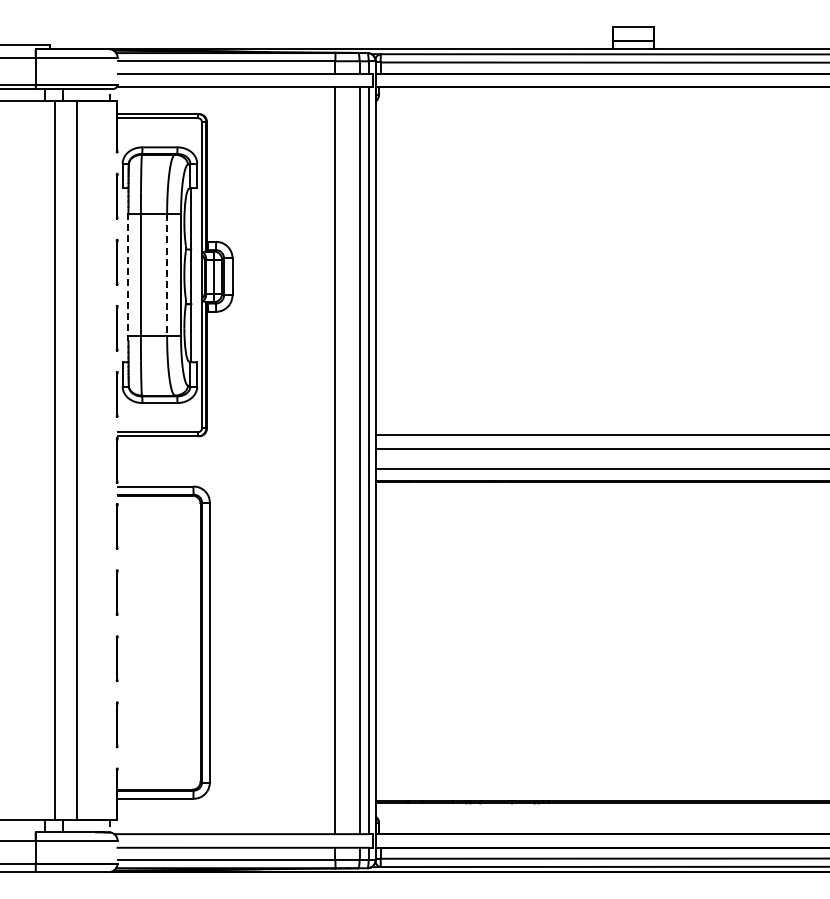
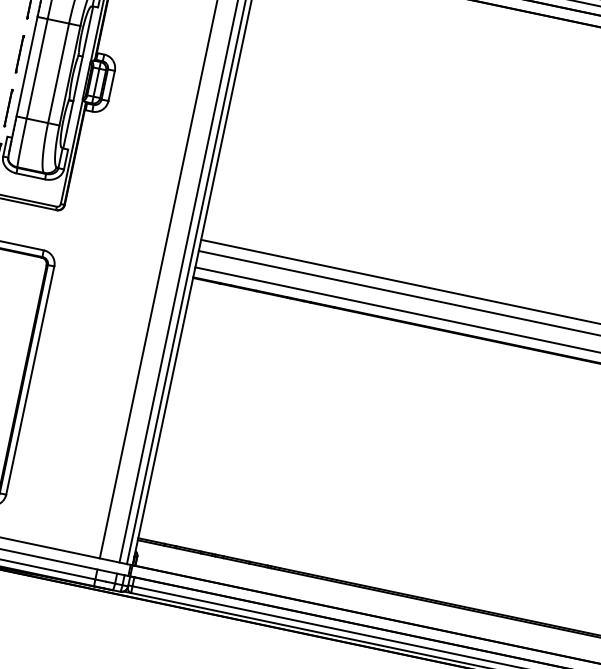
line: (167, 275) -> (58, 73), dashed -> solid
line: (128, 277) -> (26, 68), dashed -> solid

